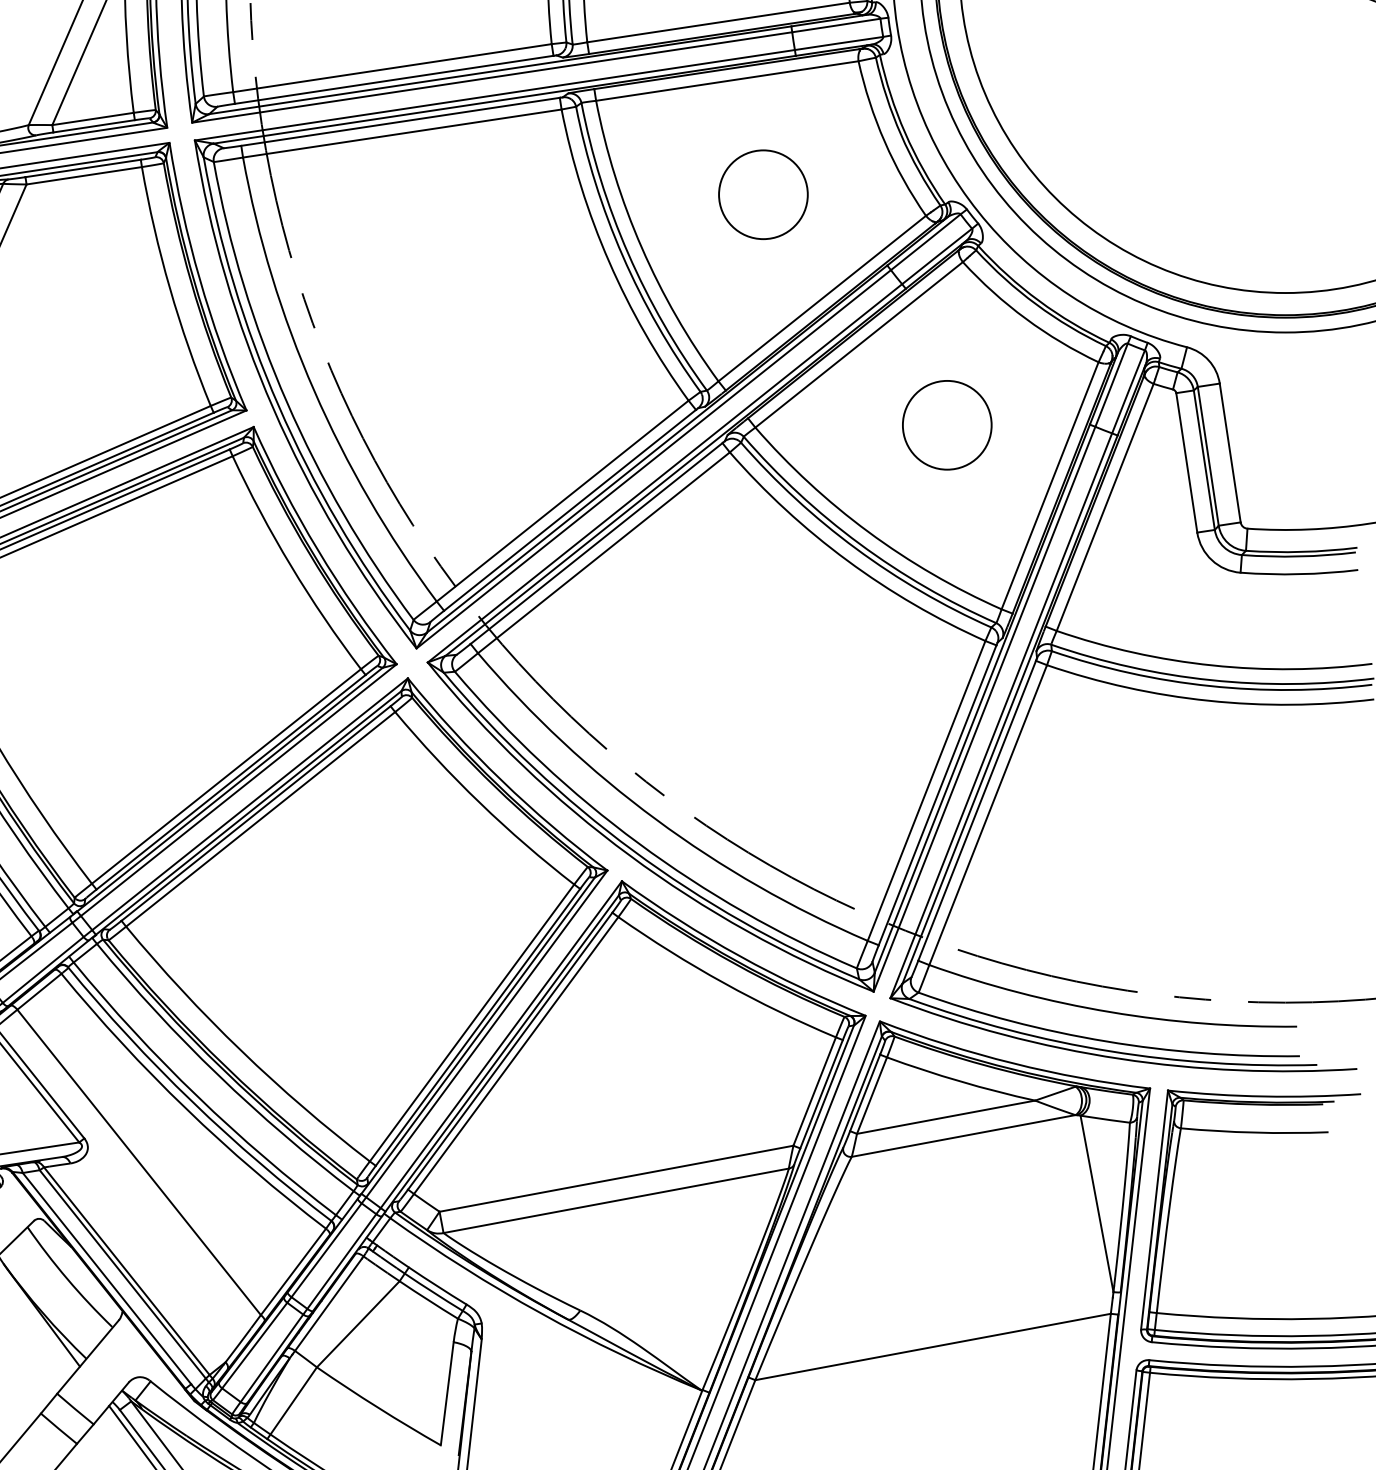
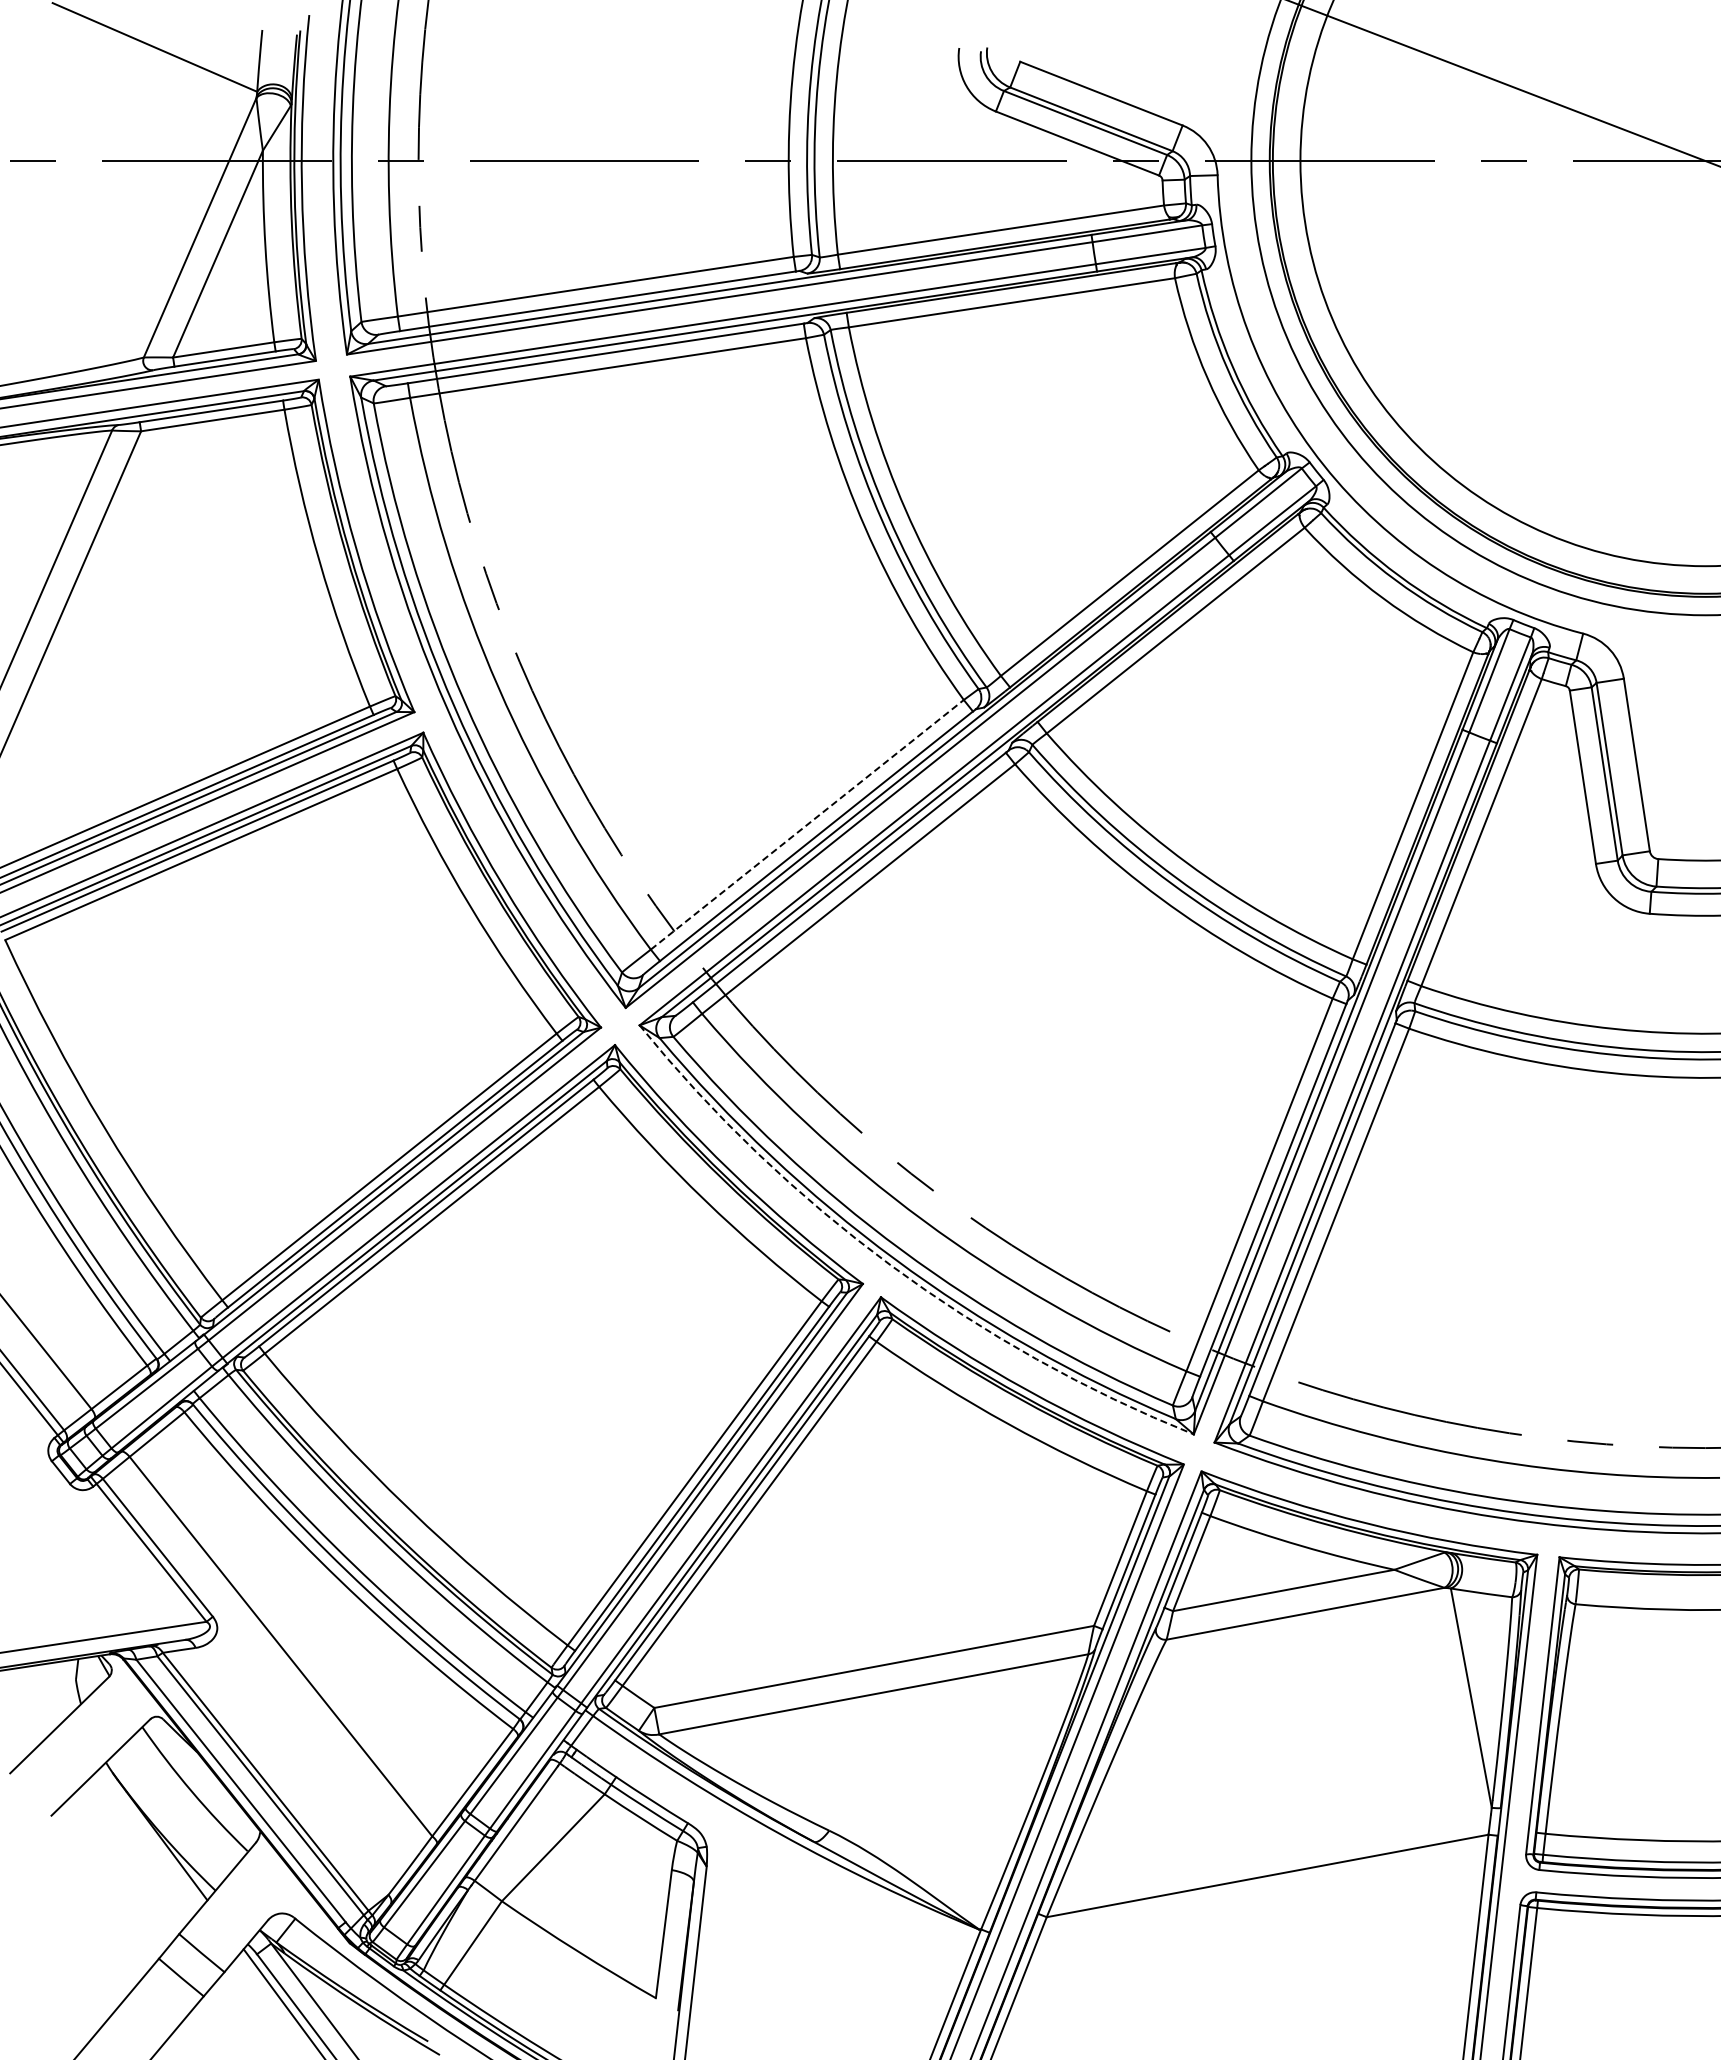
circle: (763, 195) -> (1056, 444), removed
circle: (947, 425) -> (1285, 730), removed
line: (562, 500) -> (807, 824), solid -> dashed
arc: (629, 855) -> (890, 1265), solid -> dashed

